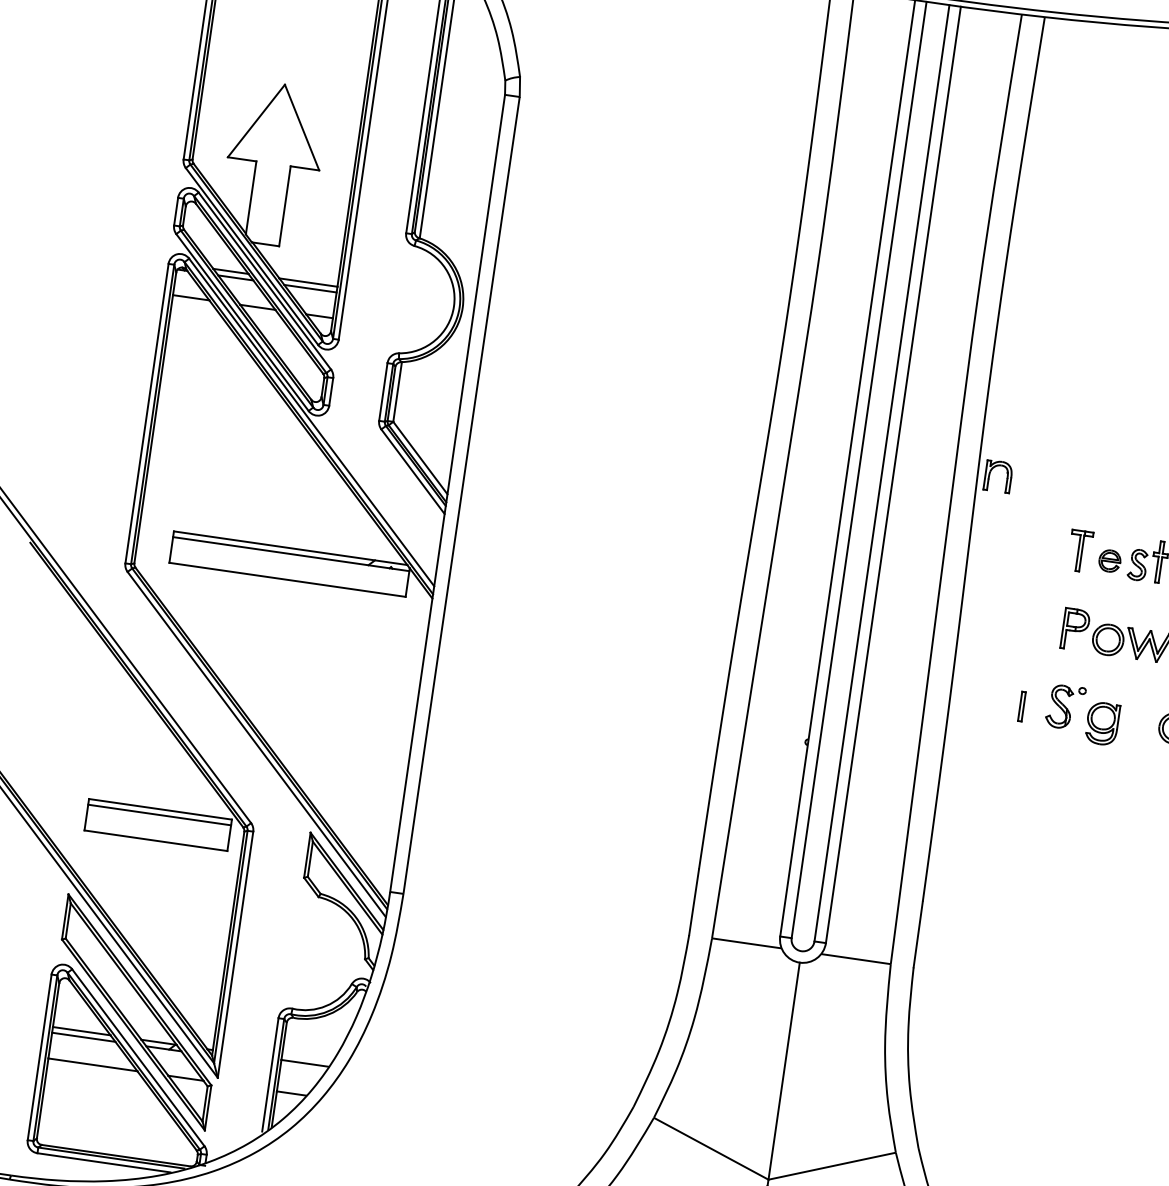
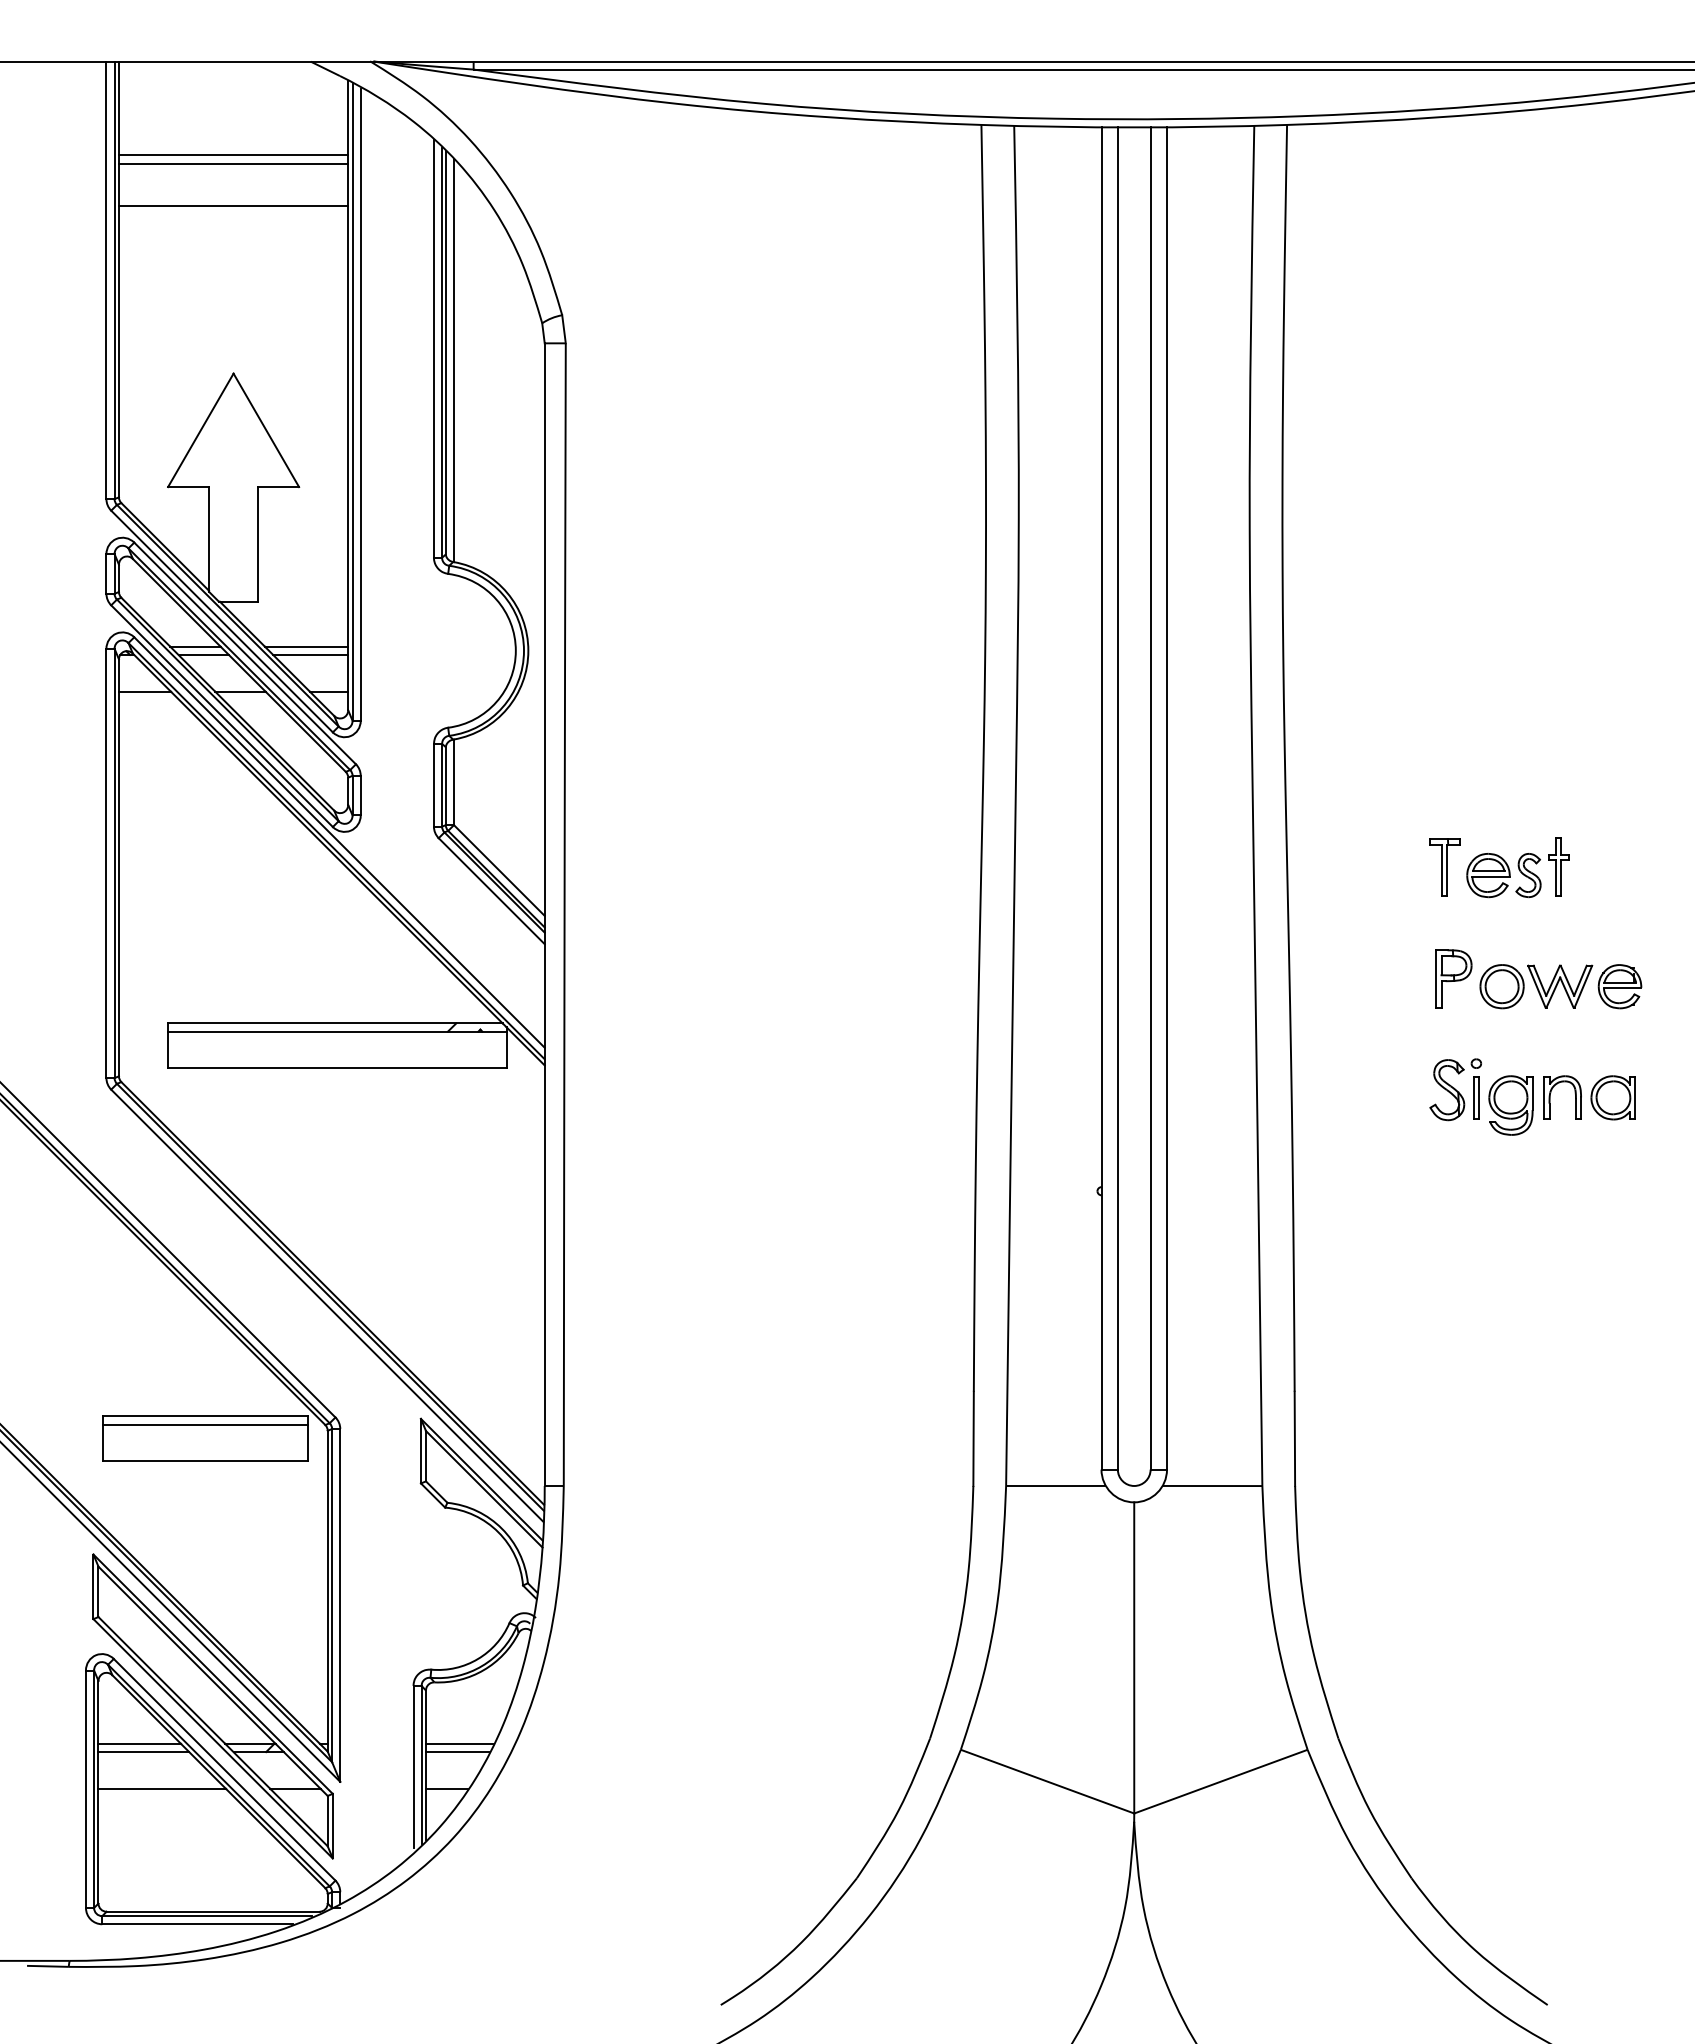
part: (989, 475) -> (1550, 1097), moved
part: (1109, 560) -> (1488, 875), size x1.43
part: (1022, 706) -> (1476, 1097), moved
line: (302, 1069) -> (457, 1752), added

